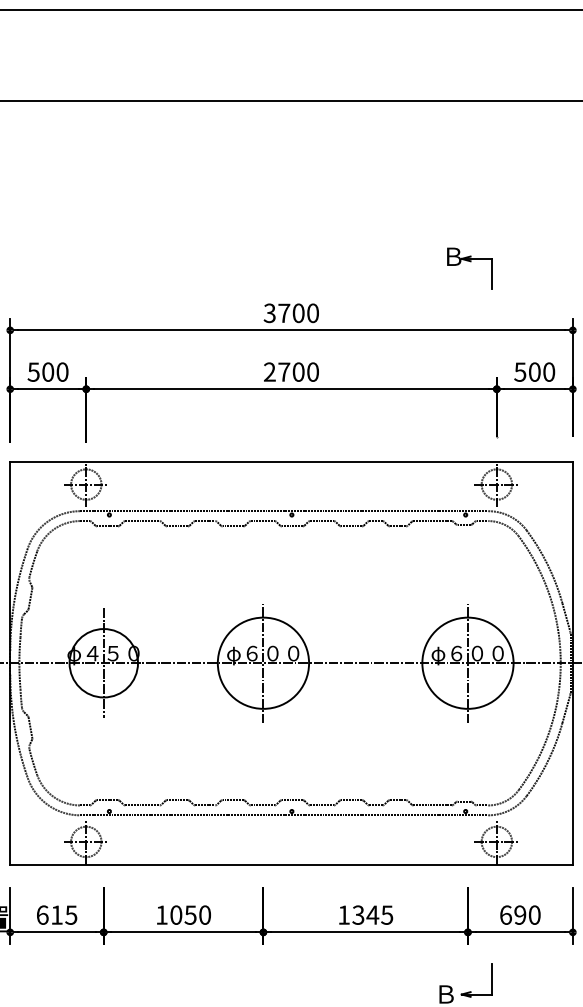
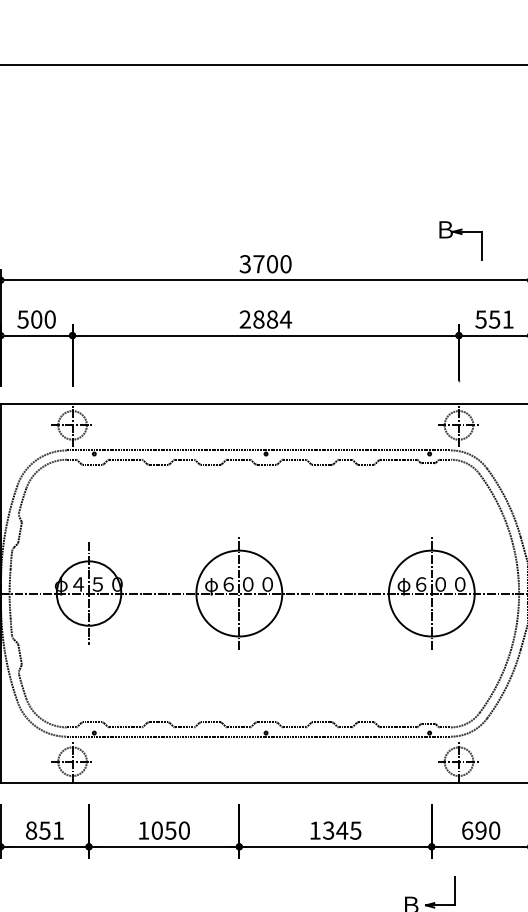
part: (470, 262) -> (461, 235), moved
text: (298, 371) -> (272, 318), 2700 -> 2884
text: (541, 371) -> (501, 318), 500 -> 551
text: (56, 914) -> (44, 830), 615 -> 851

